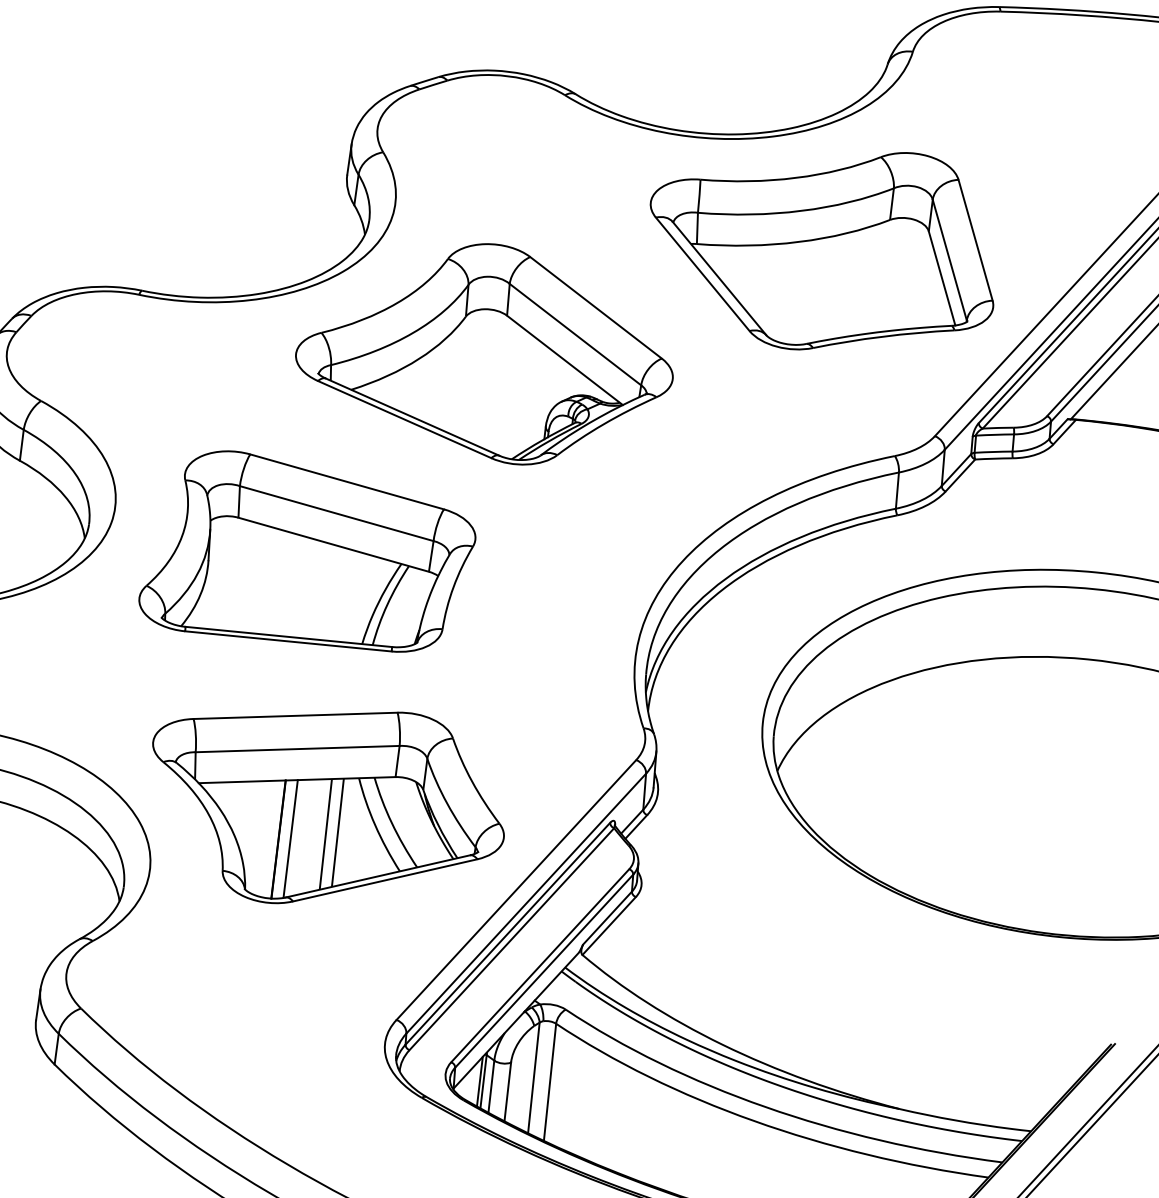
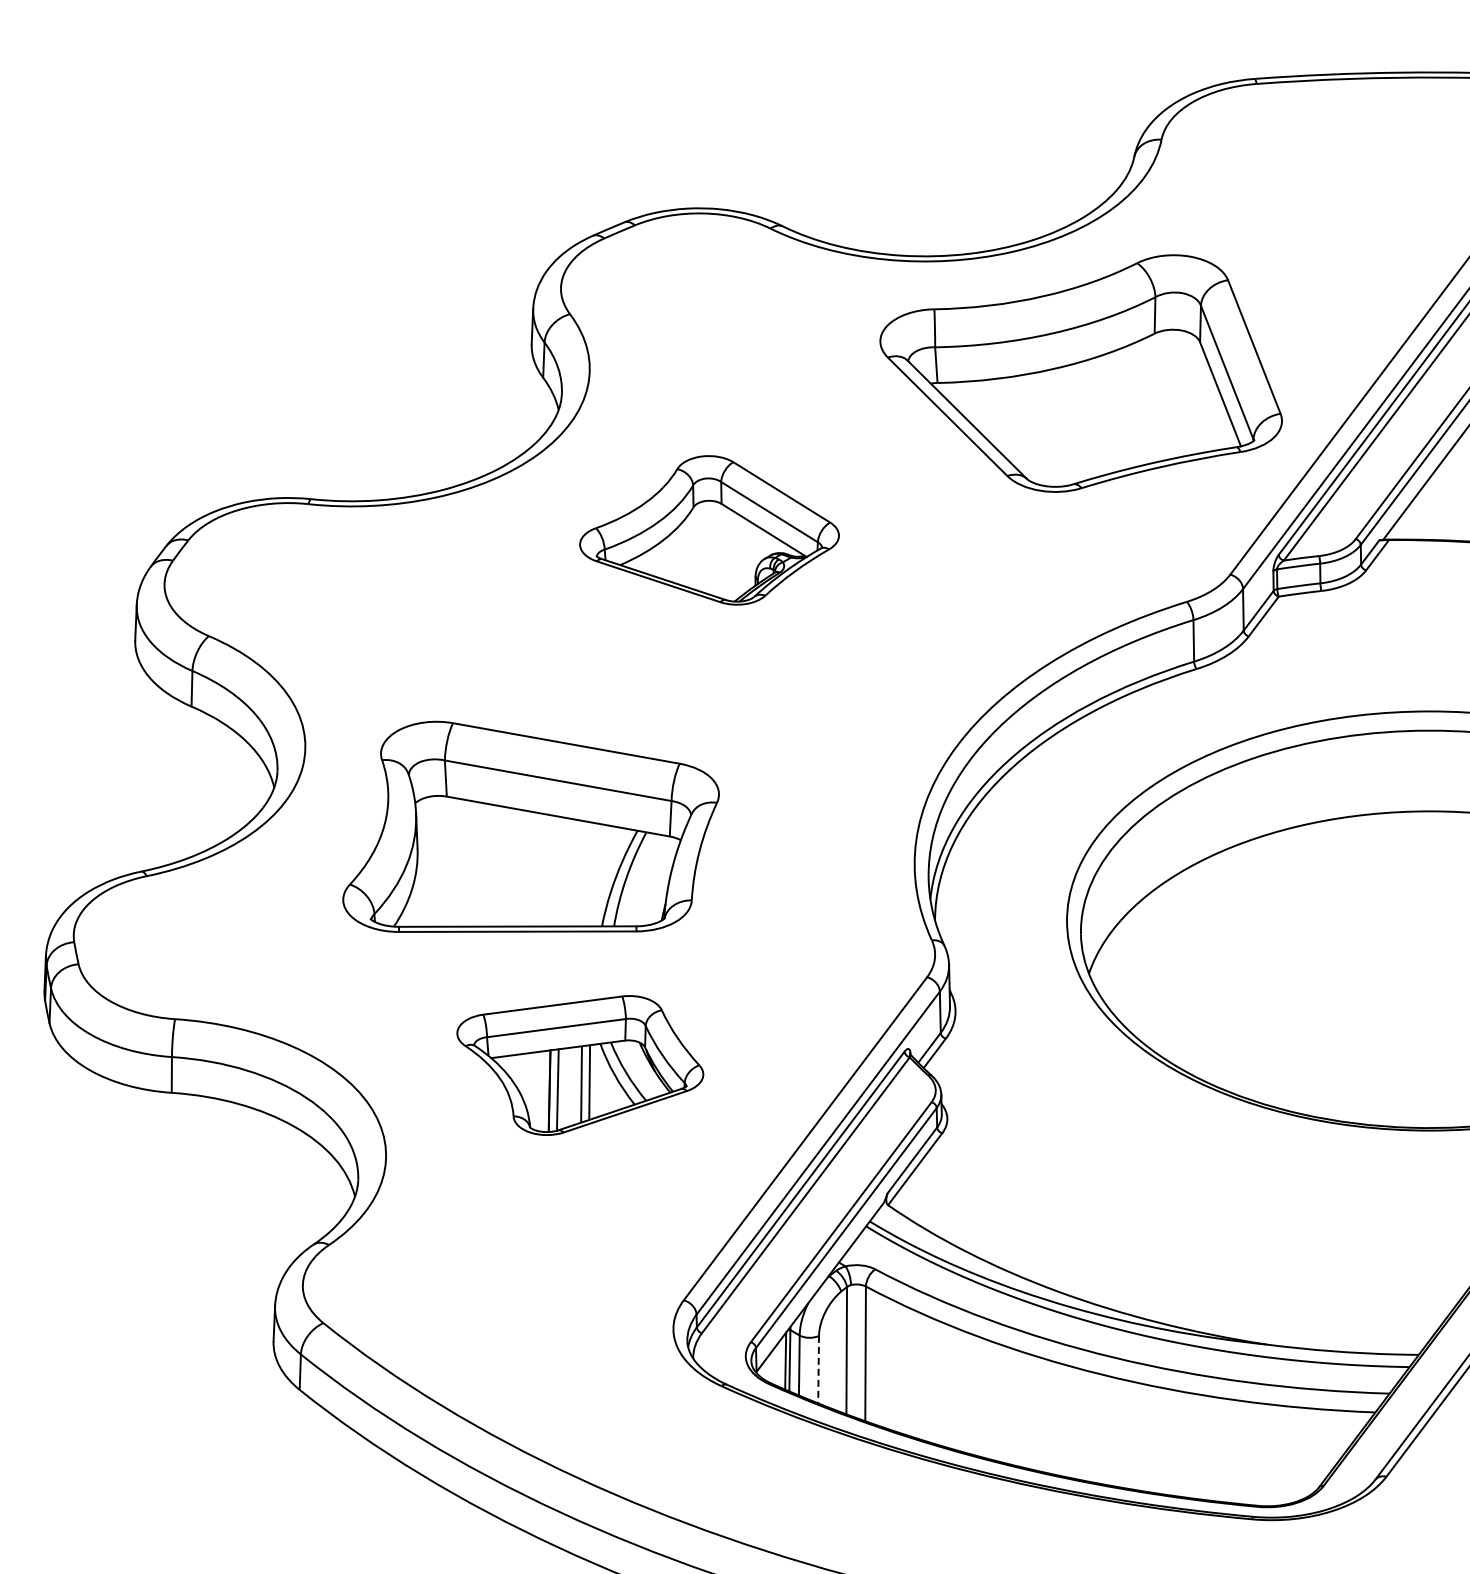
part: (485, 352) -> (709, 530), size x0.6
part: (308, 550) -> (530, 826), moved
part: (327, 806) -> (580, 1065), size x0.6
line: (507, 1091) -> (818, 1369), solid -> dashed

